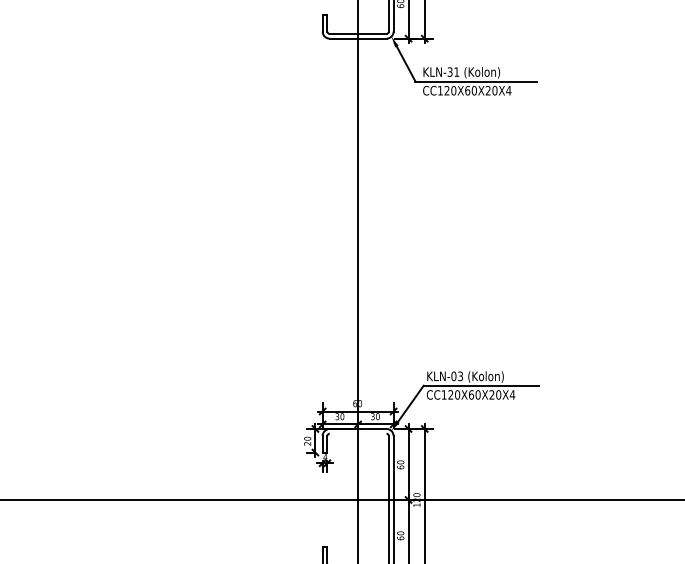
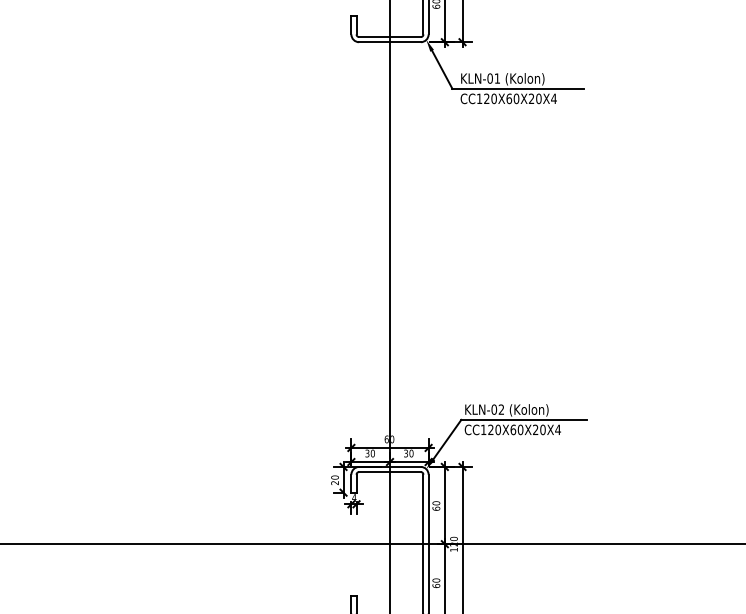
text: (449, 71) -> (489, 77), KLN-31 -> KLN-01
text: (460, 376) -> (501, 409), KLN-03 -> KLN-02
line: (357, 433) -> (389, 471), added

